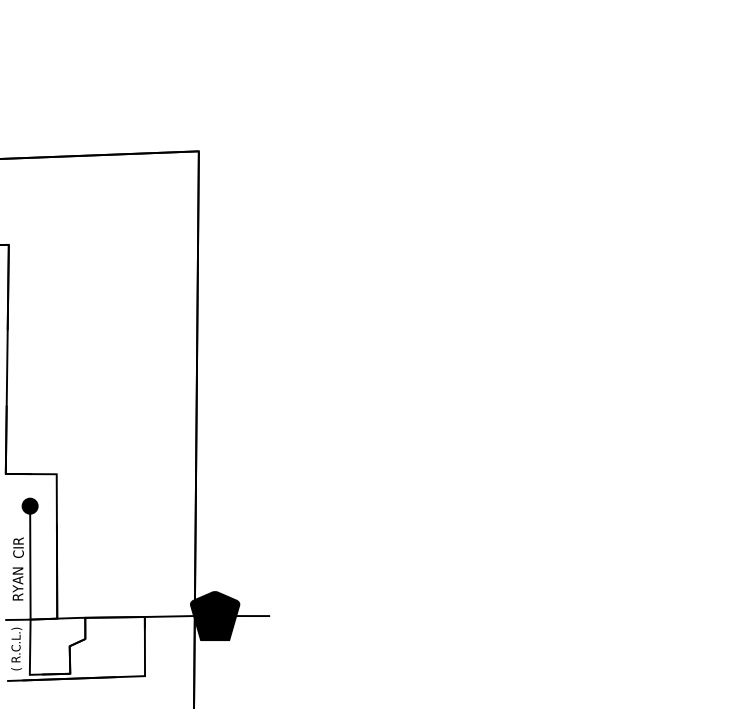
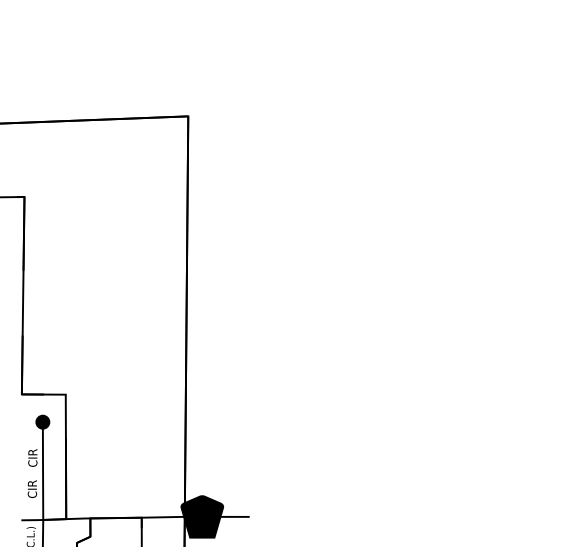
text: (17, 583) -> (31, 488), RYAN -> CIR

